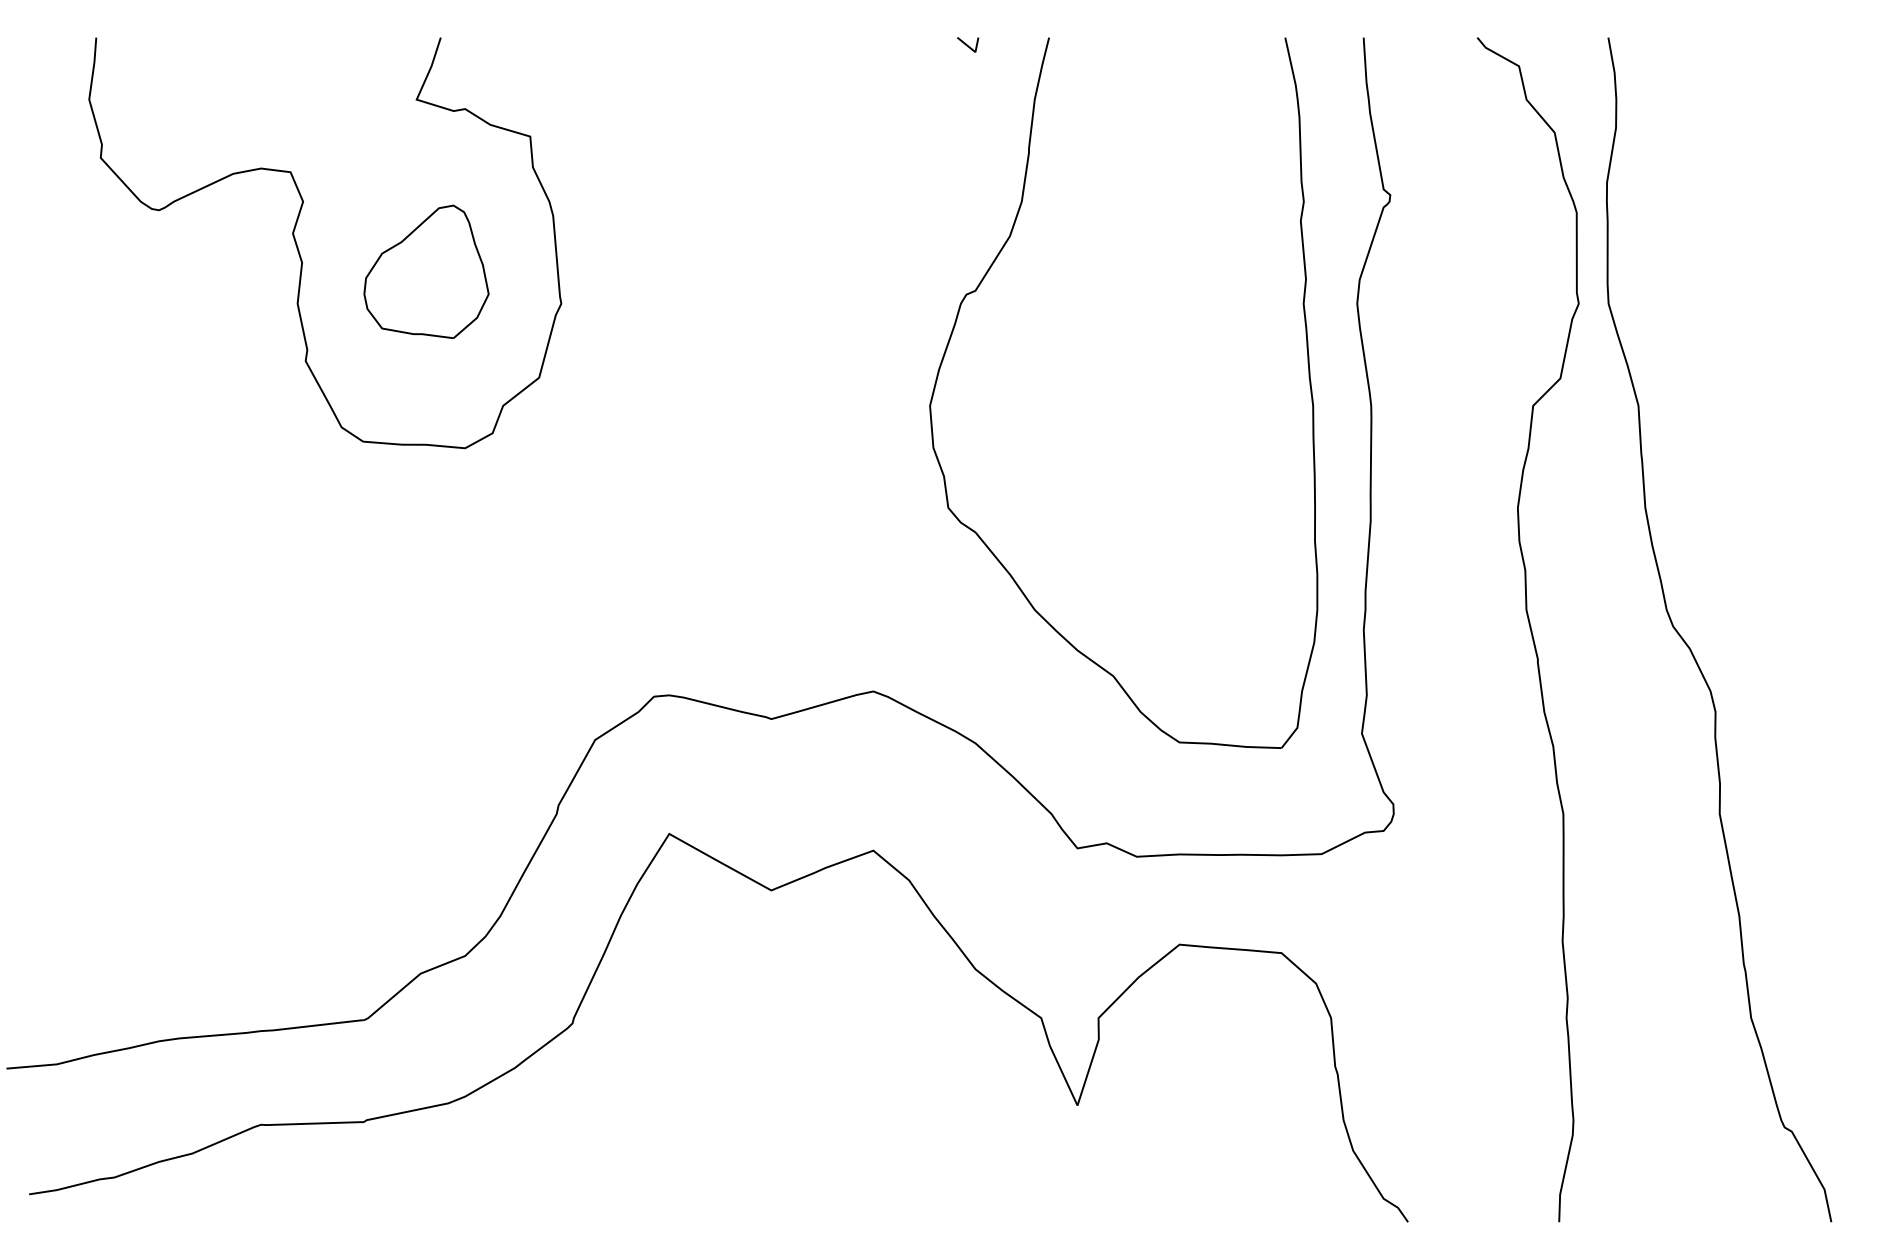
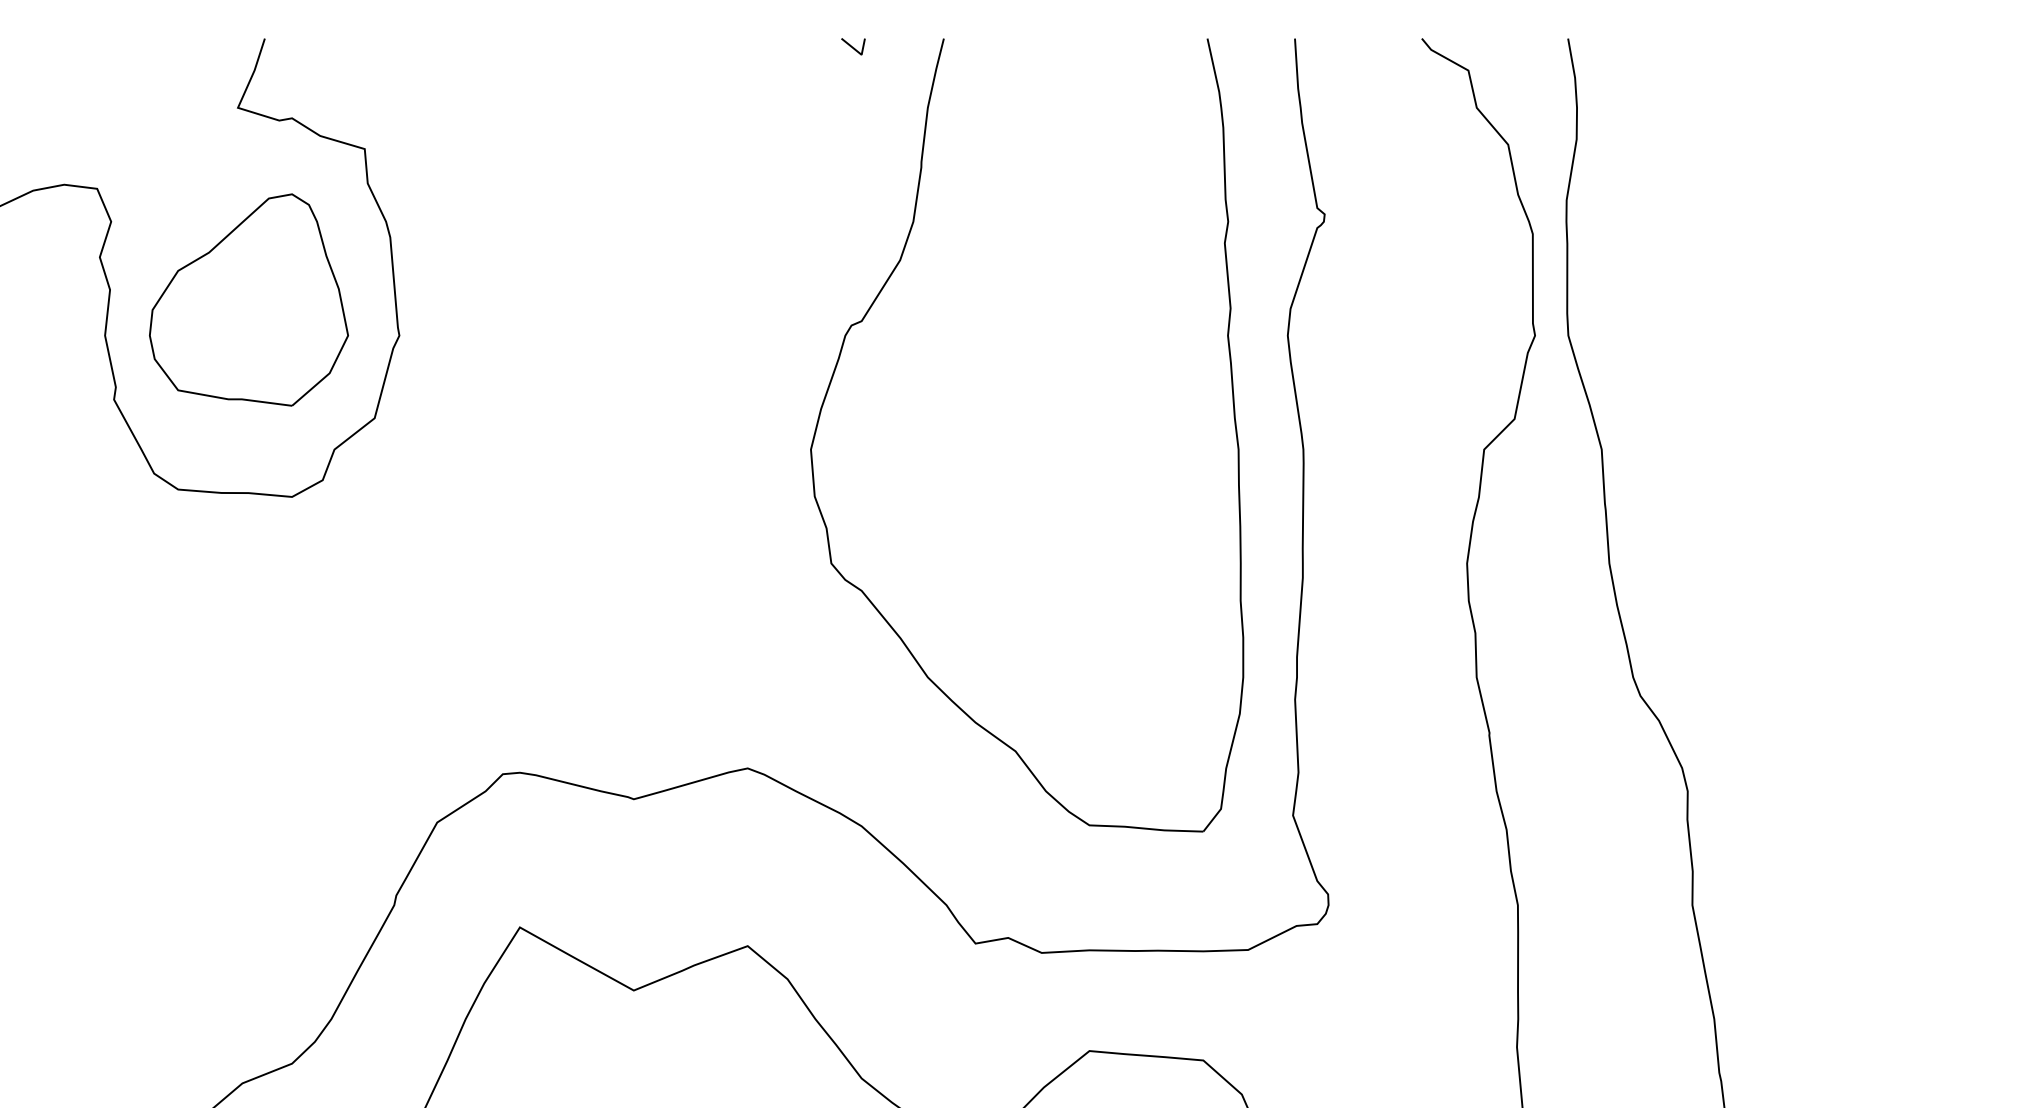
part: (426, 271) -> (248, 299), size x1.43

